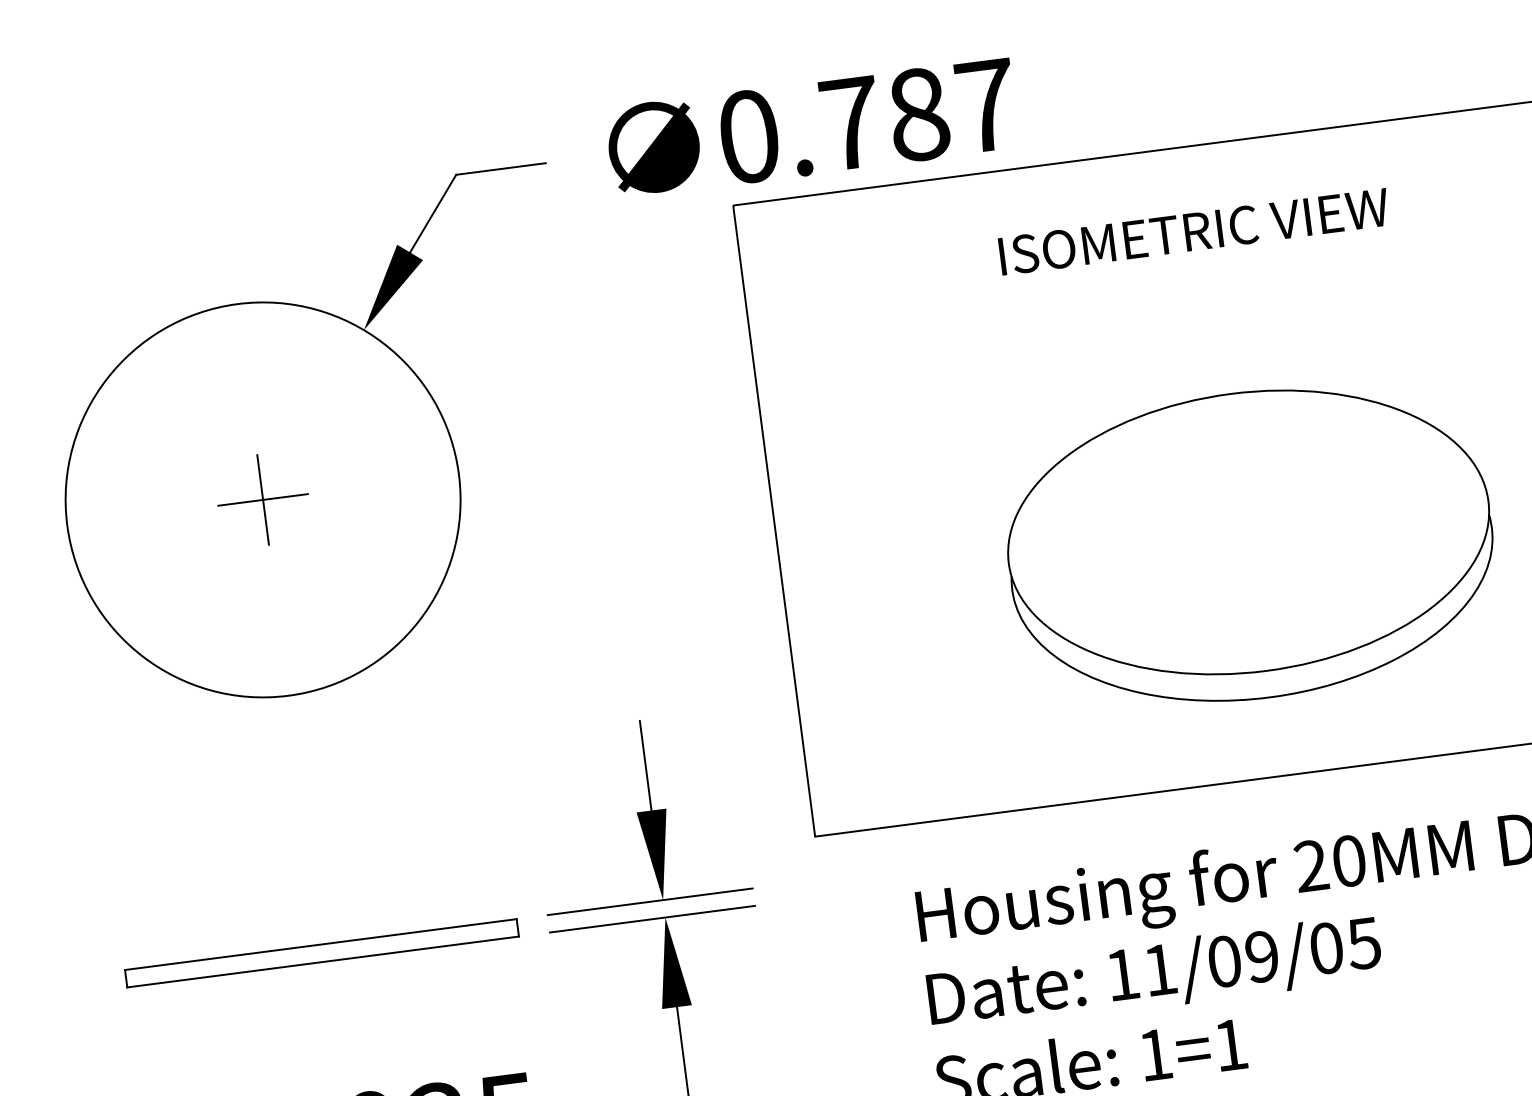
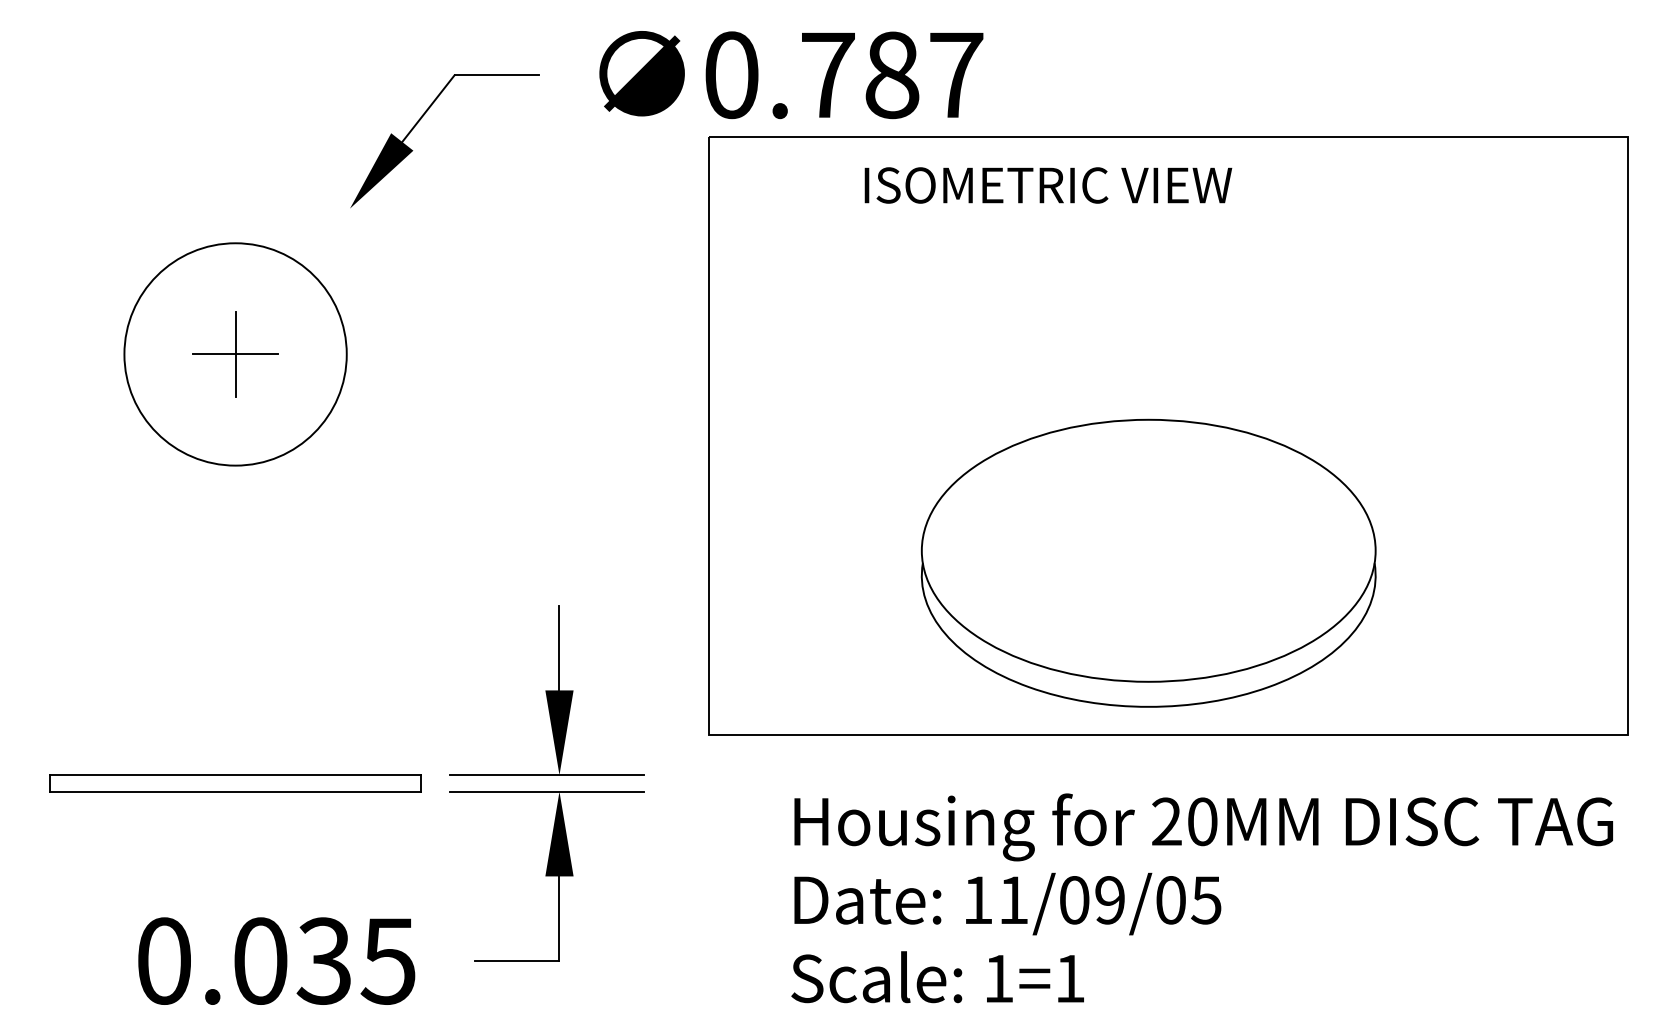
text: (1194, 231) -> (1048, 185), moved
circle: (263, 499) -> (235, 354), size x0.6
part: (1249, 544) -> (1148, 562), moved

